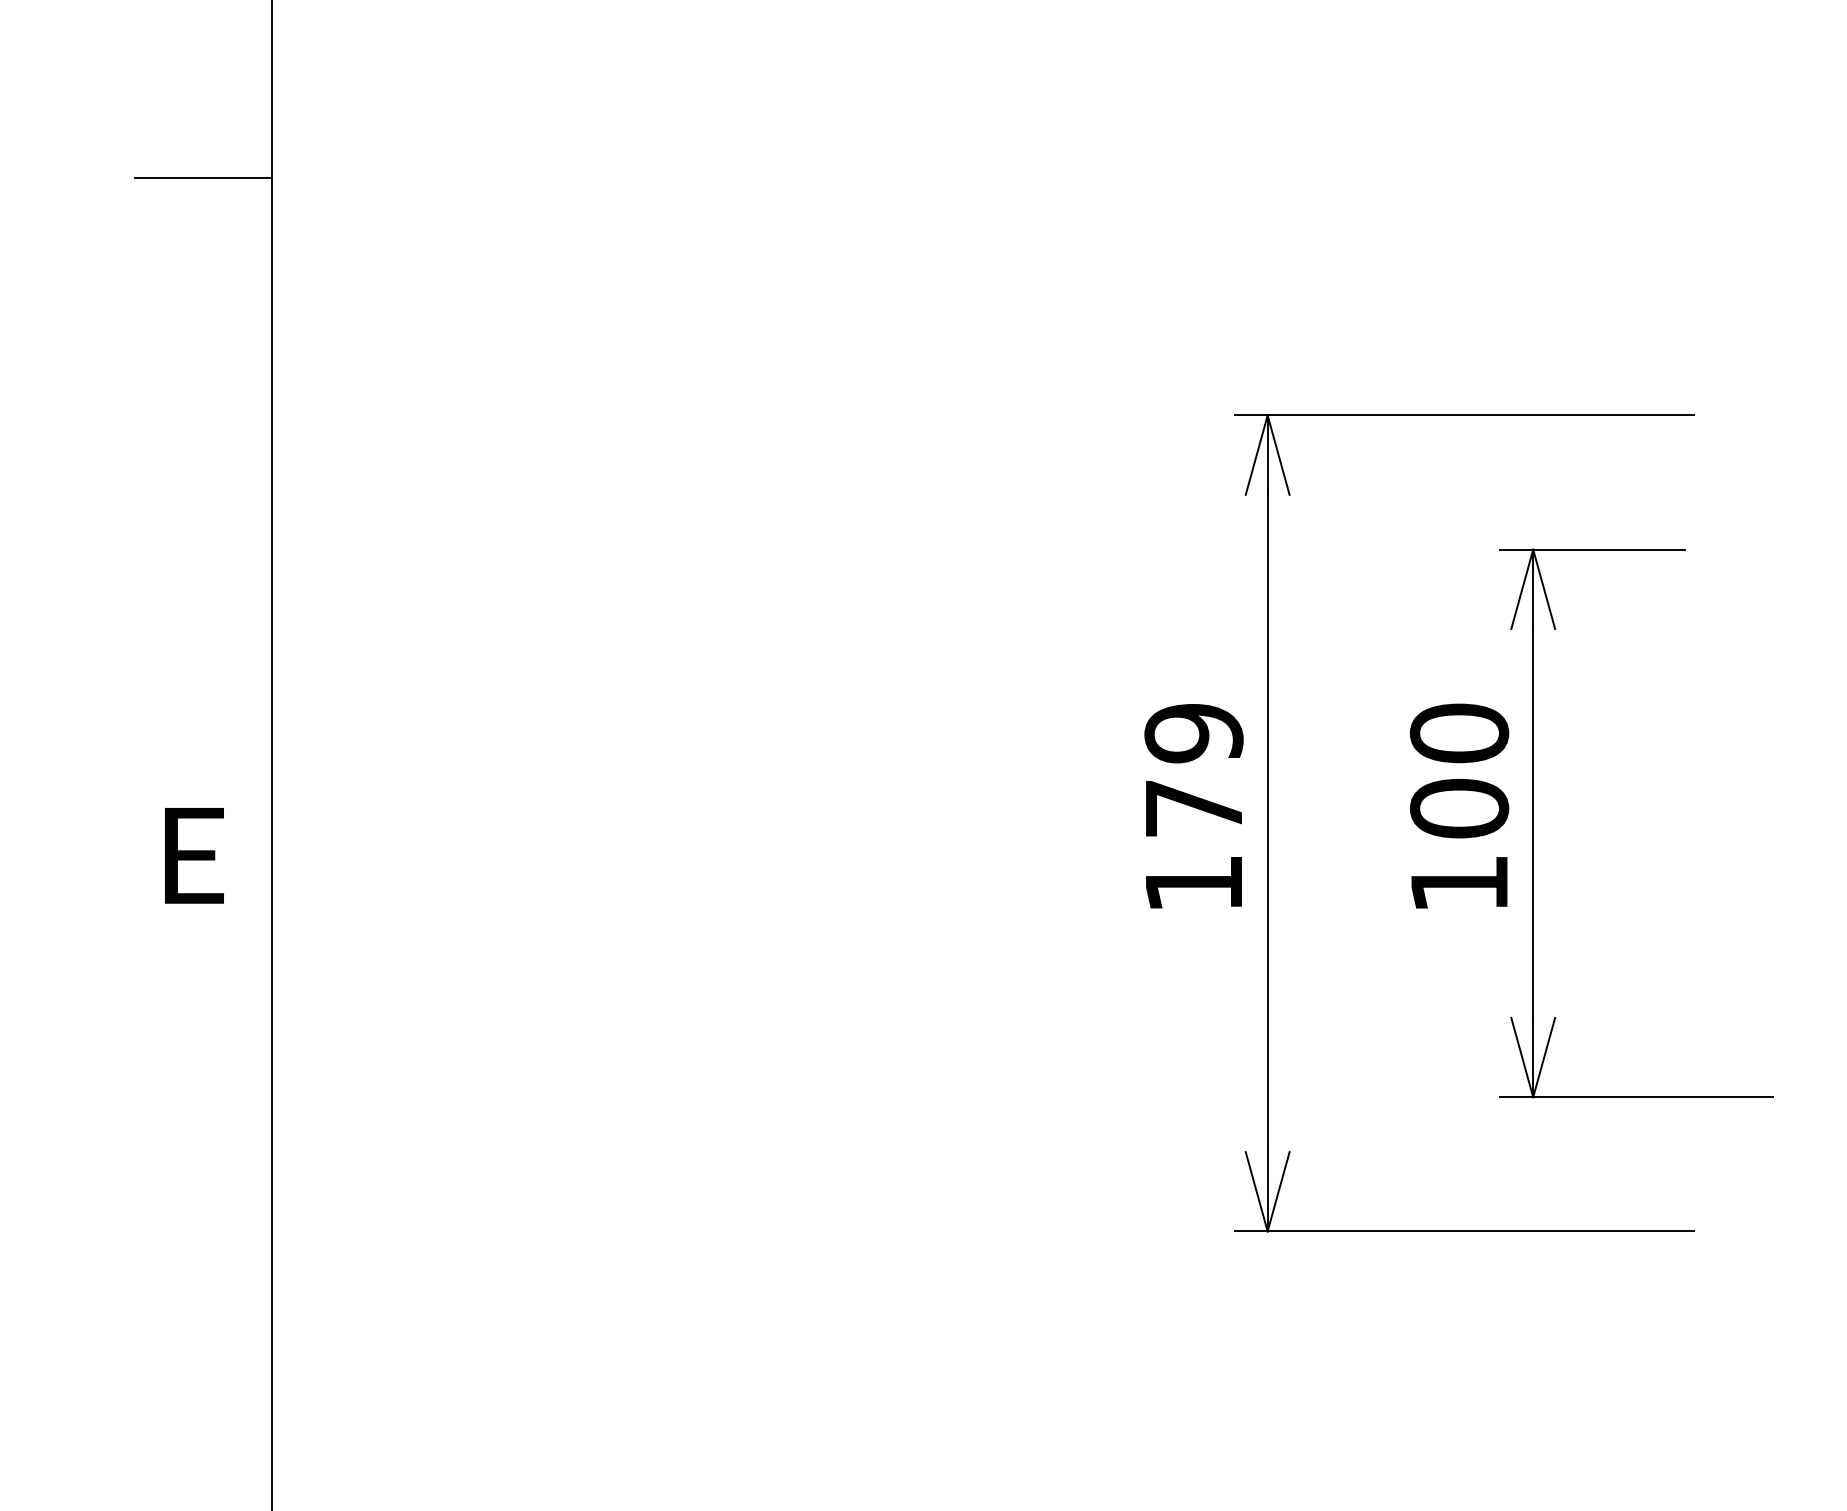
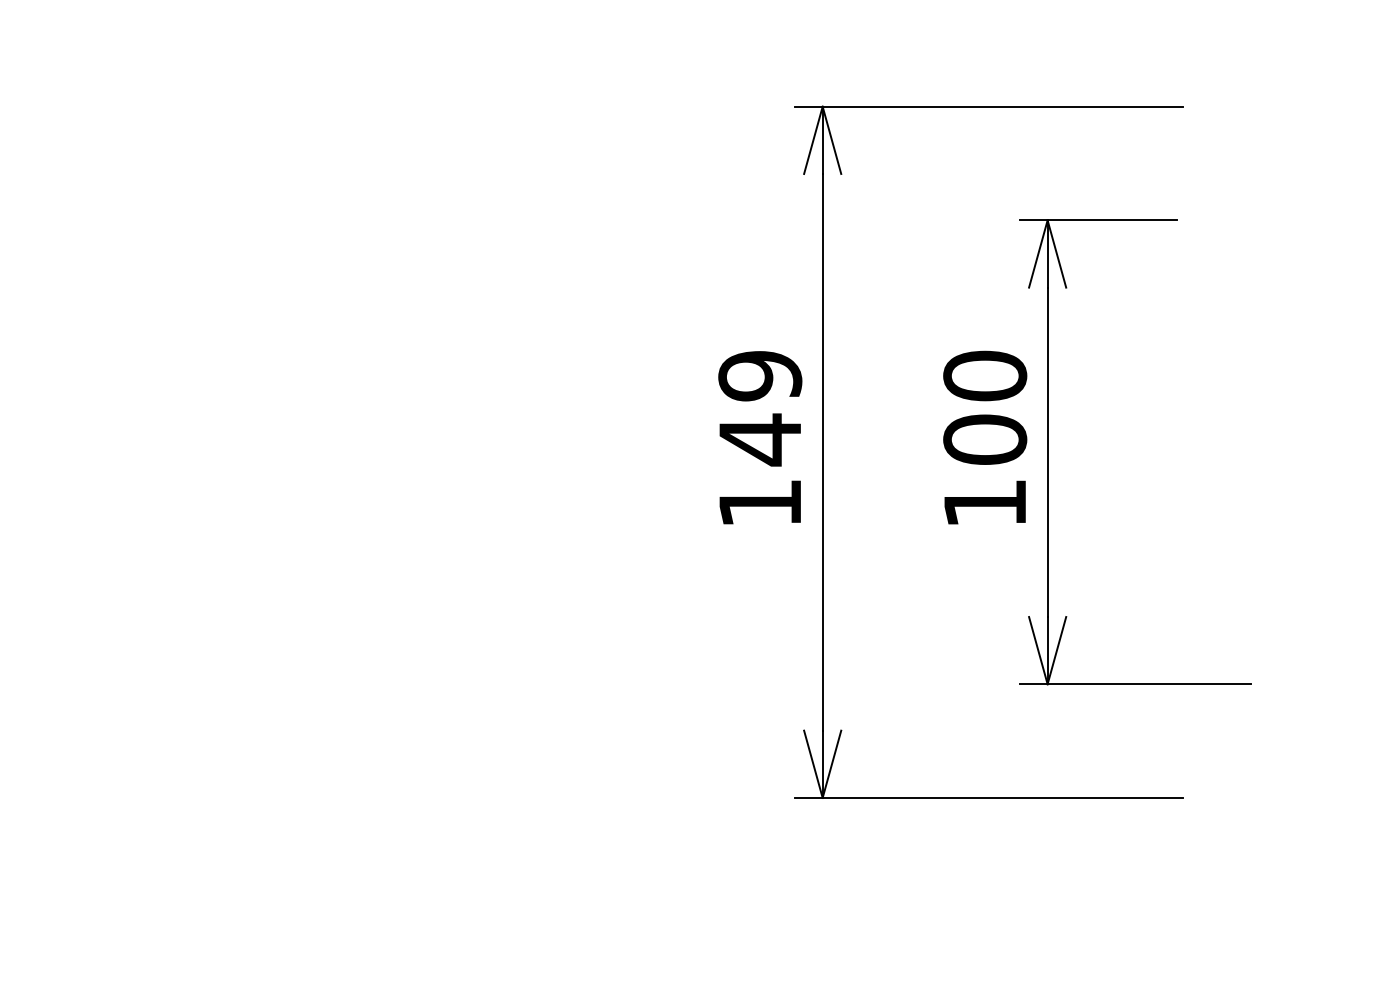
text: (1193, 808) -> (759, 439), 179 -> 149

